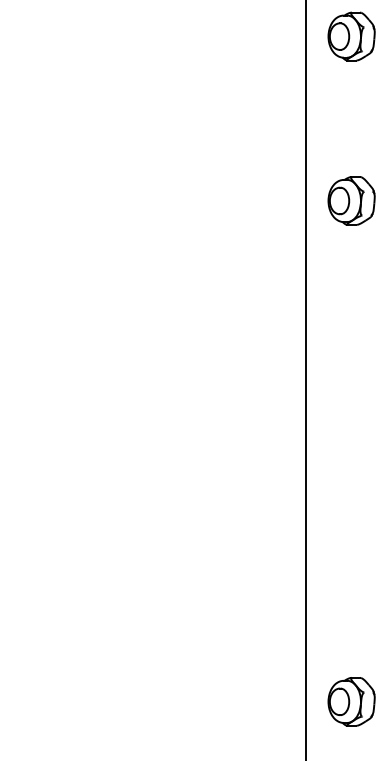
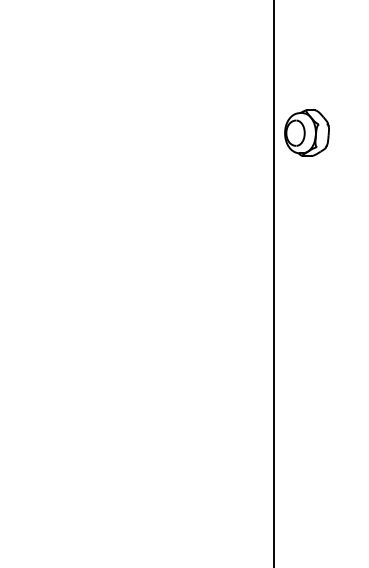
part: (351, 200) -> (306, 132), moved

